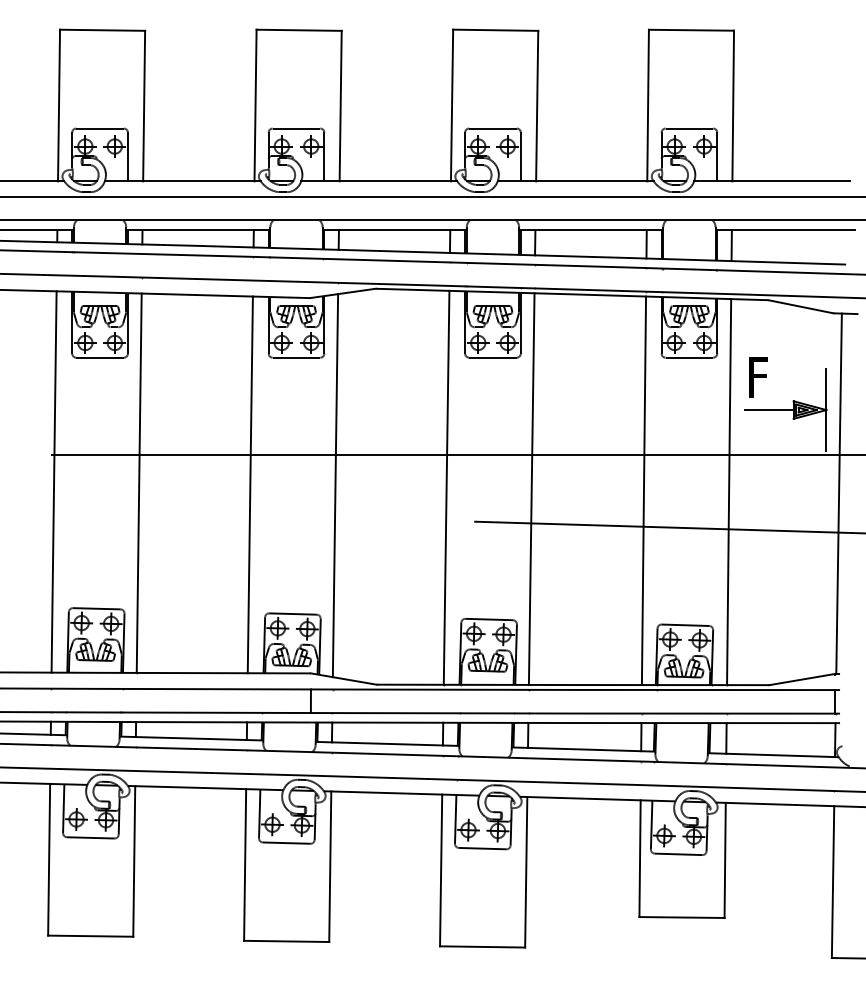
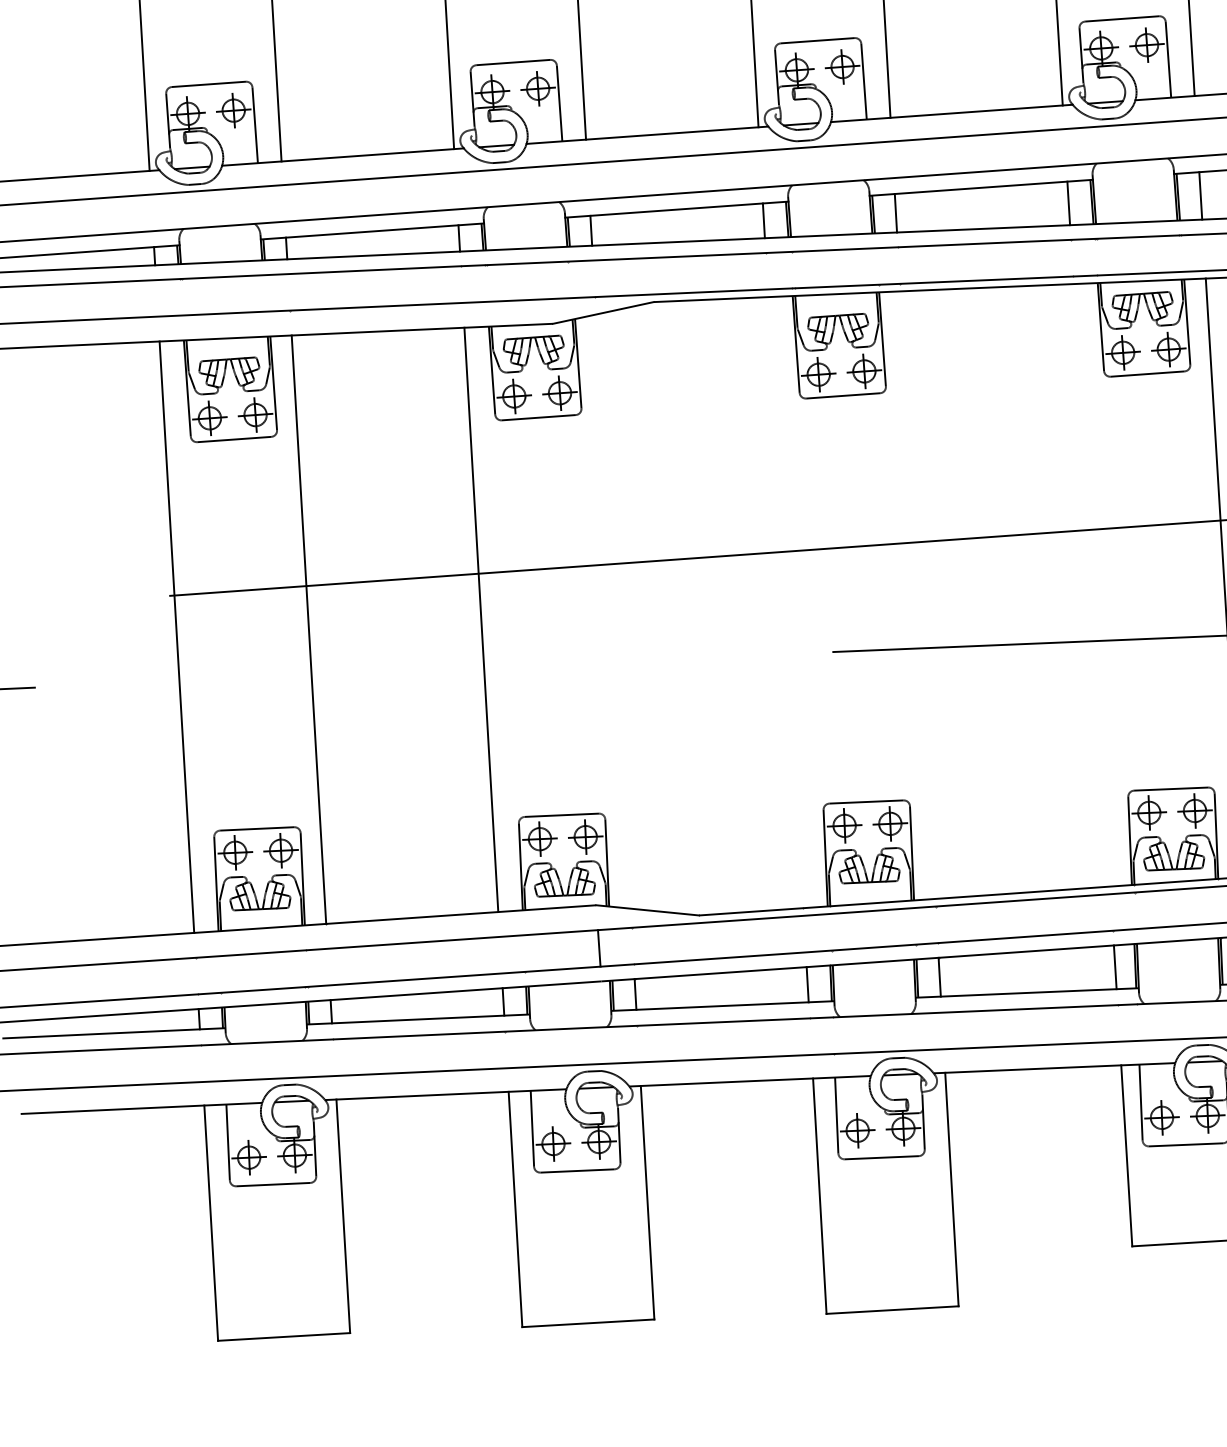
line: (335, 485) -> (613, 611), removed
line: (446, 487) -> (785, 602), removed
line: (531, 488) -> (917, 594), removed
line: (643, 490) -> (1091, 584), removed

